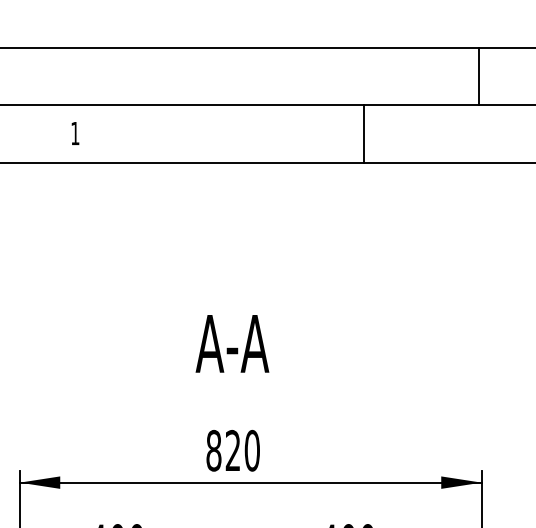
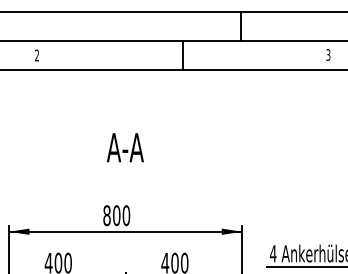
text: (74, 133) -> (36, 55), 1 -> 2
text: (232, 343) -> (125, 147), moved
text: (232, 450) -> (116, 215), 820 -> 800

